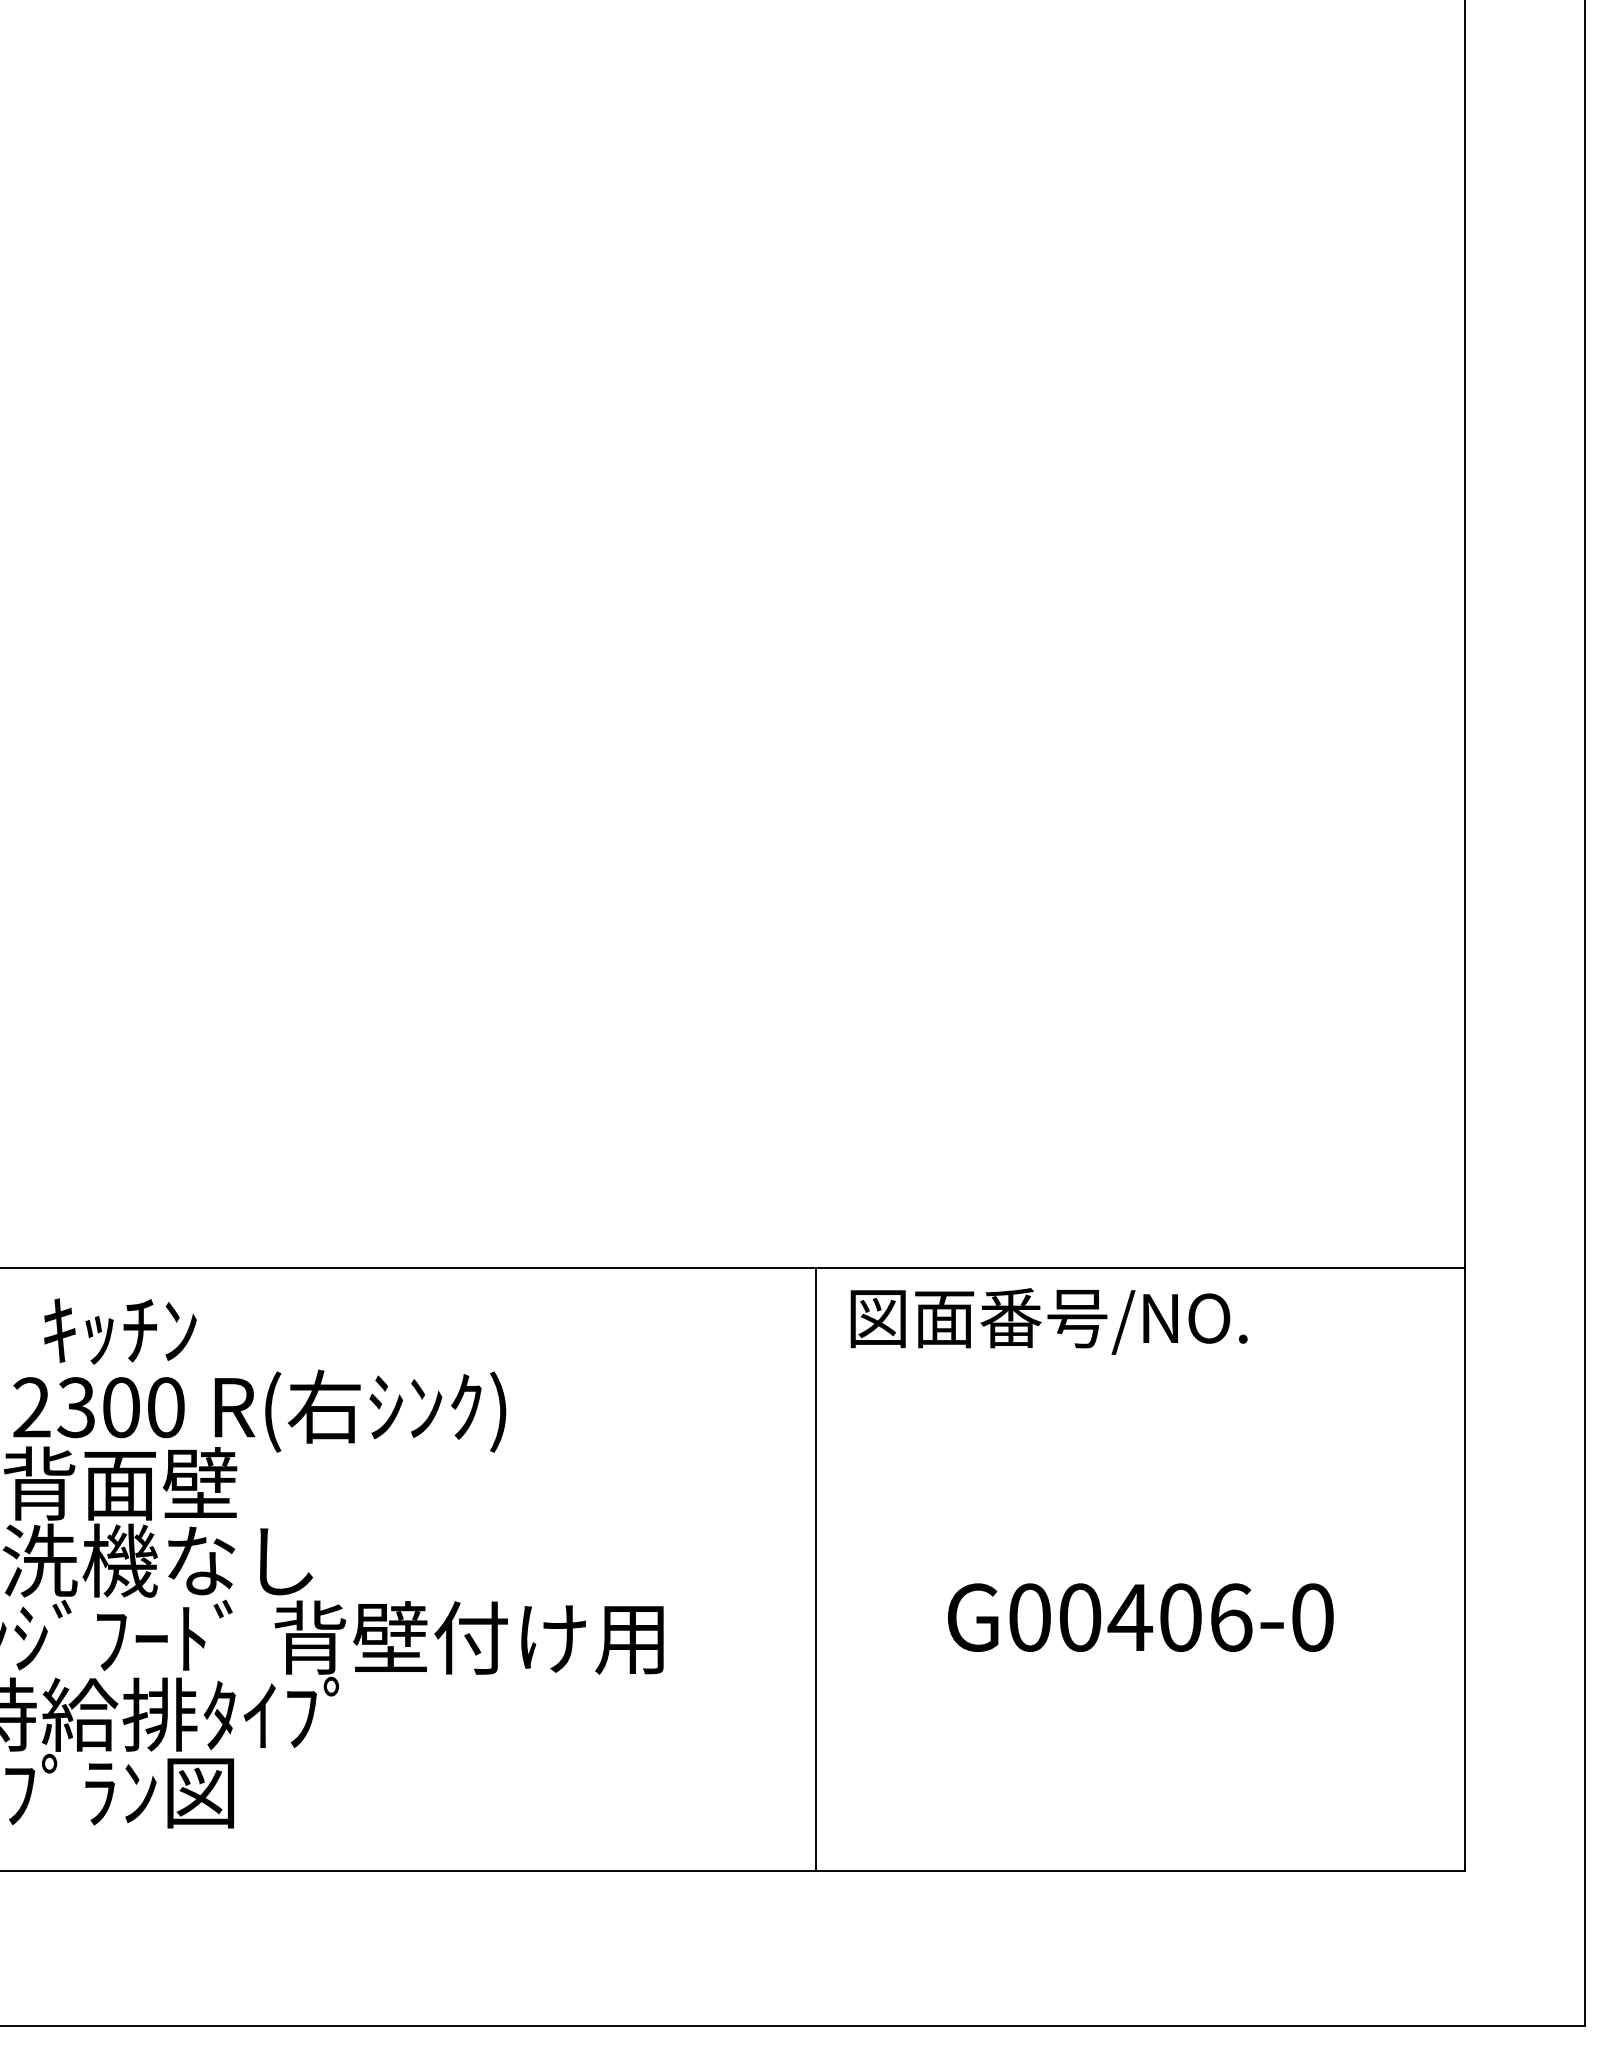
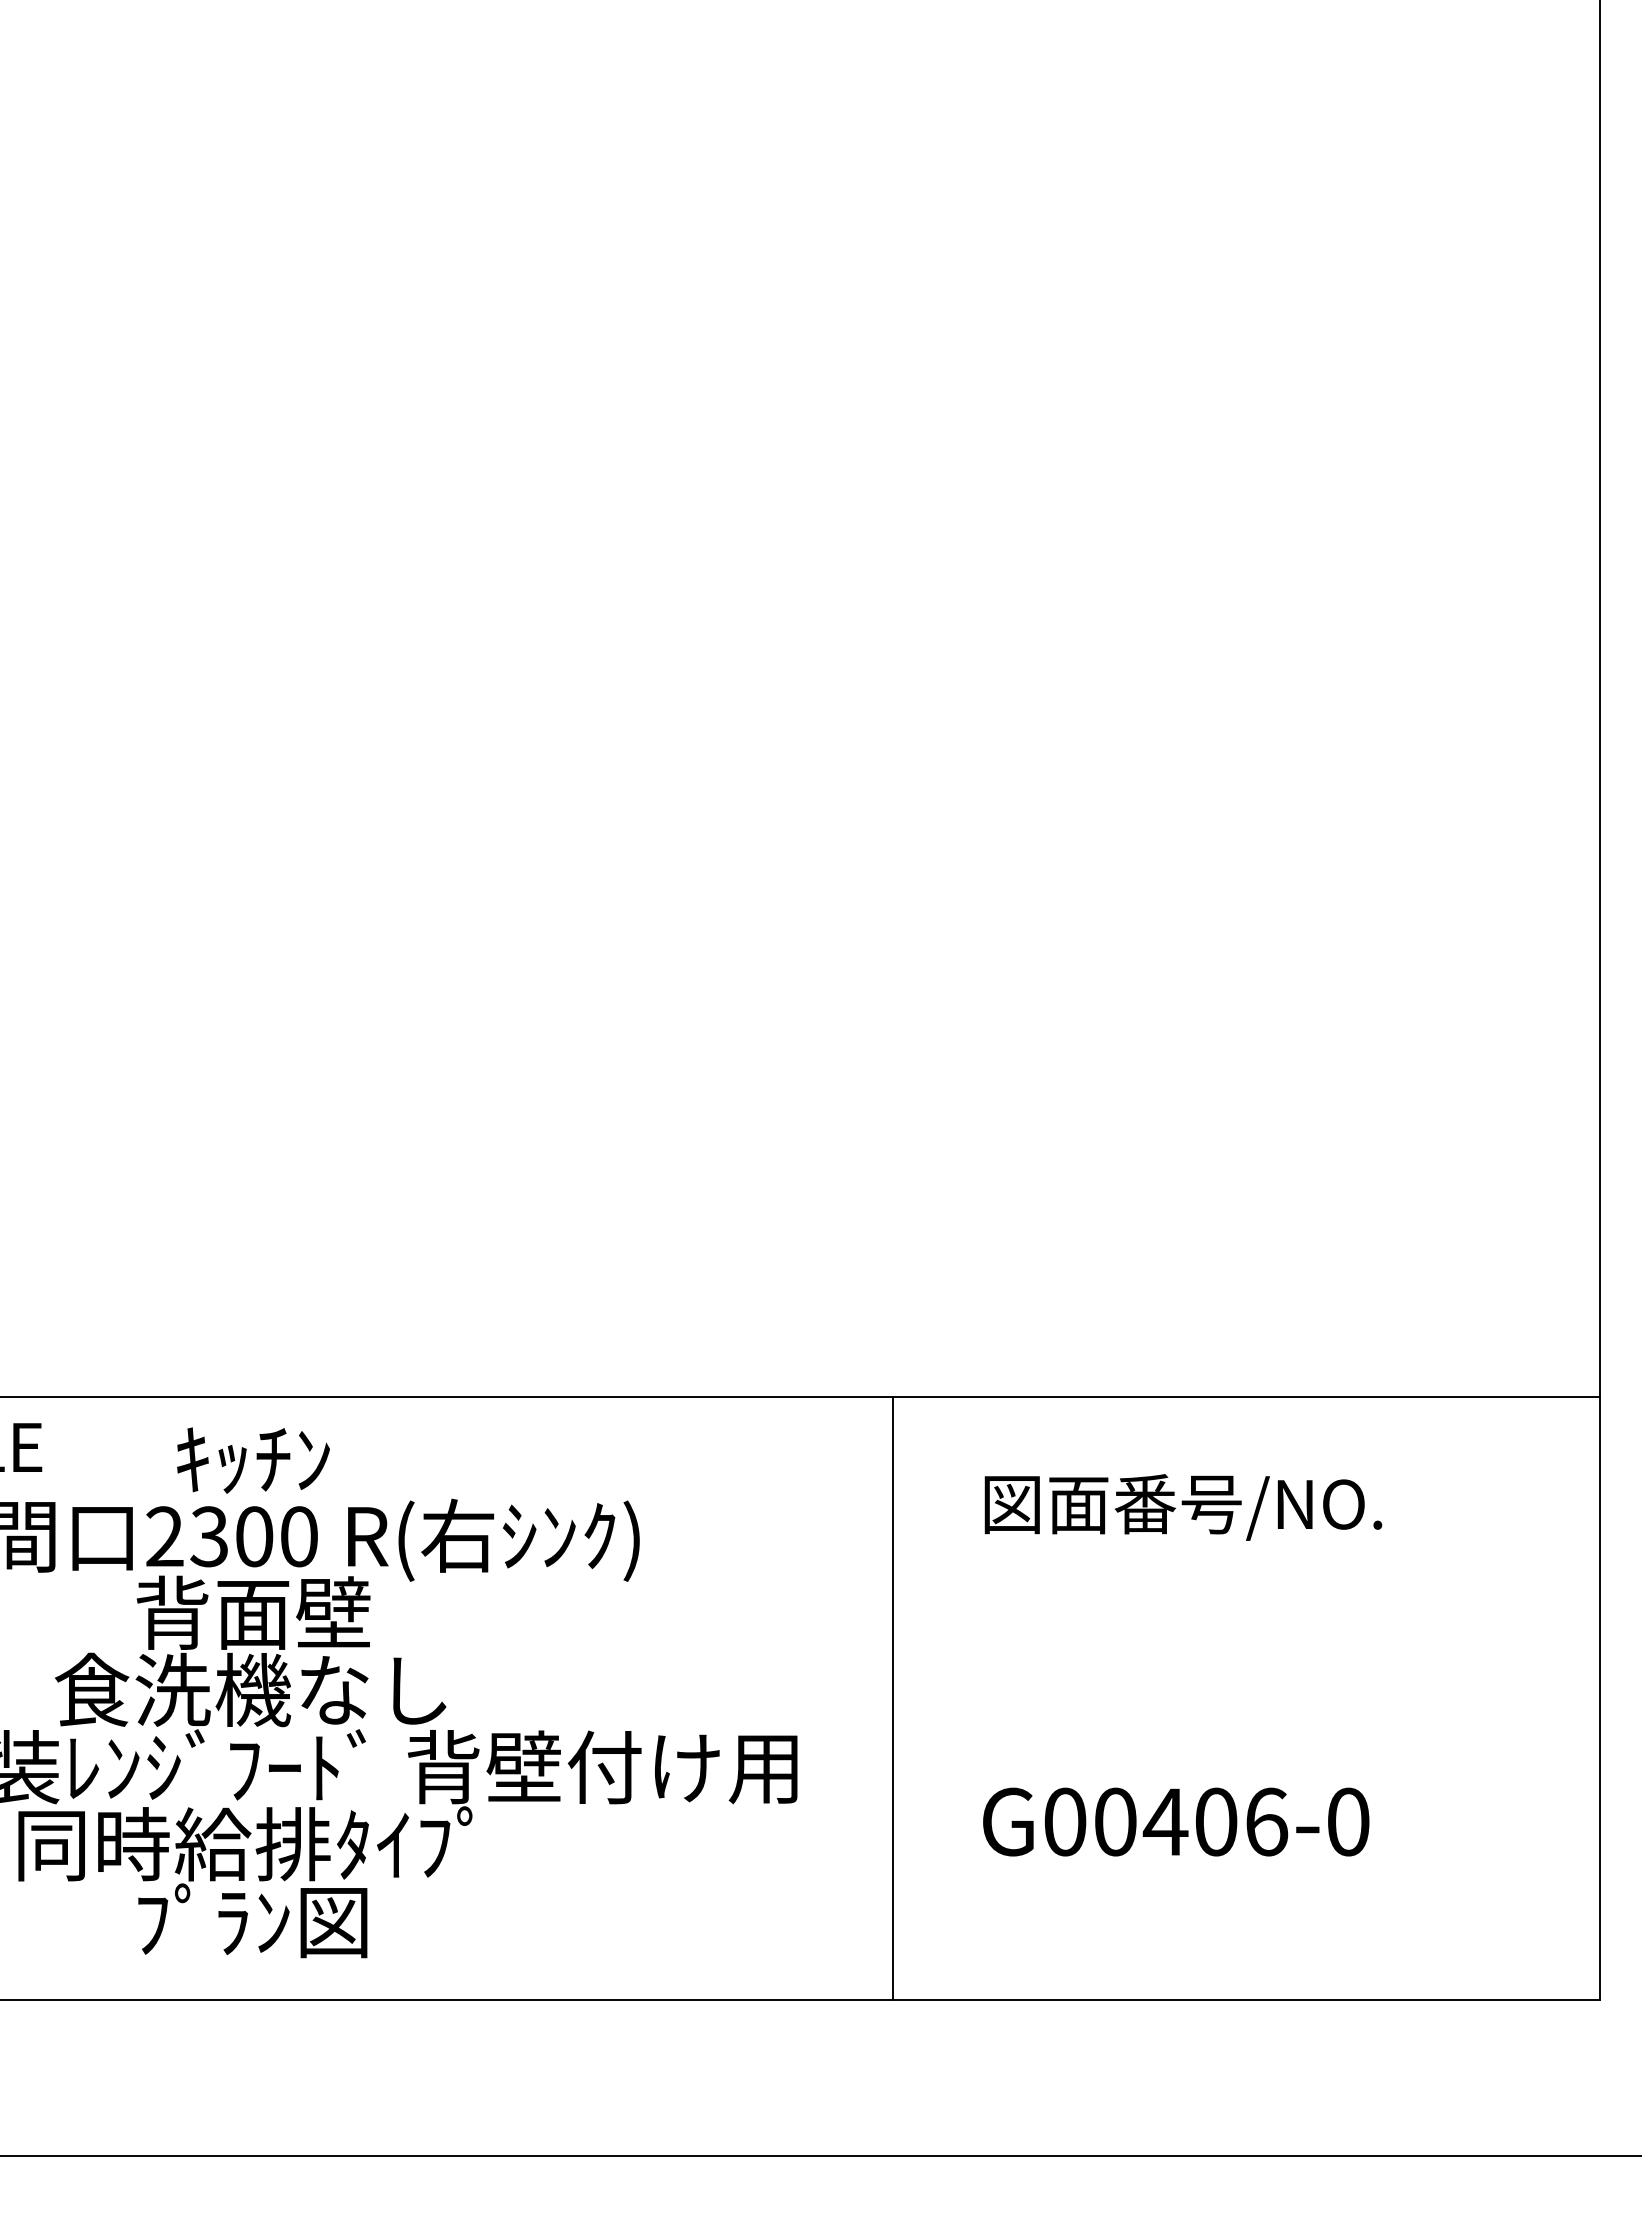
text: (1049, 1321) -> (1183, 1507), moved
line: (815, 1569) -> (892, 1698), moved
text: (1141, 1617) -> (1176, 1821), moved

